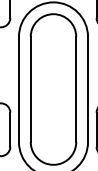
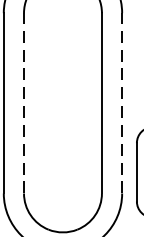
line: (30, 89) -> (23, 103), solid -> dashed
line: (88, 89) -> (122, 103), solid -> dashed

